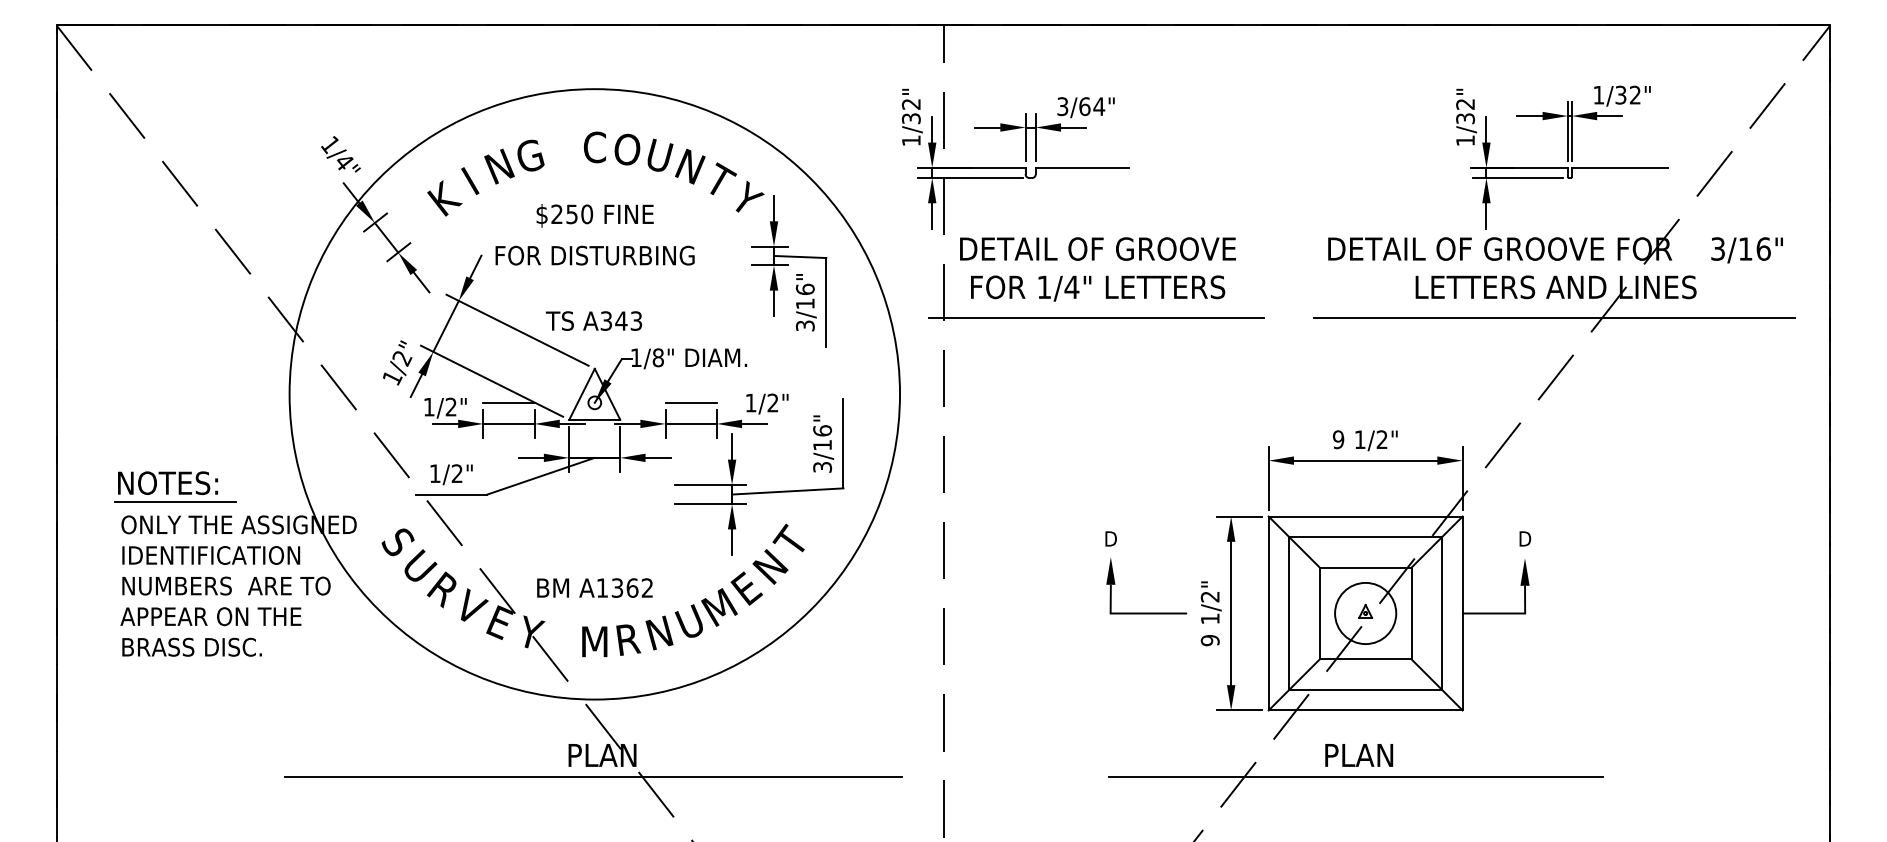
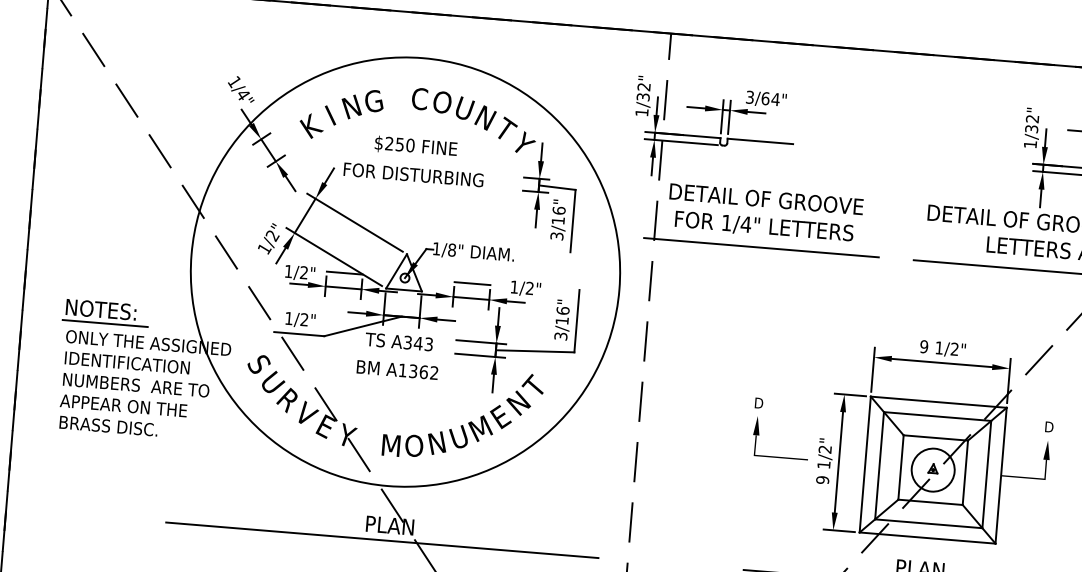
text: (593, 320) -> (398, 341), moved
text: (594, 587) -> (397, 369), moved
text: (627, 639) -> (414, 445), R -> O

